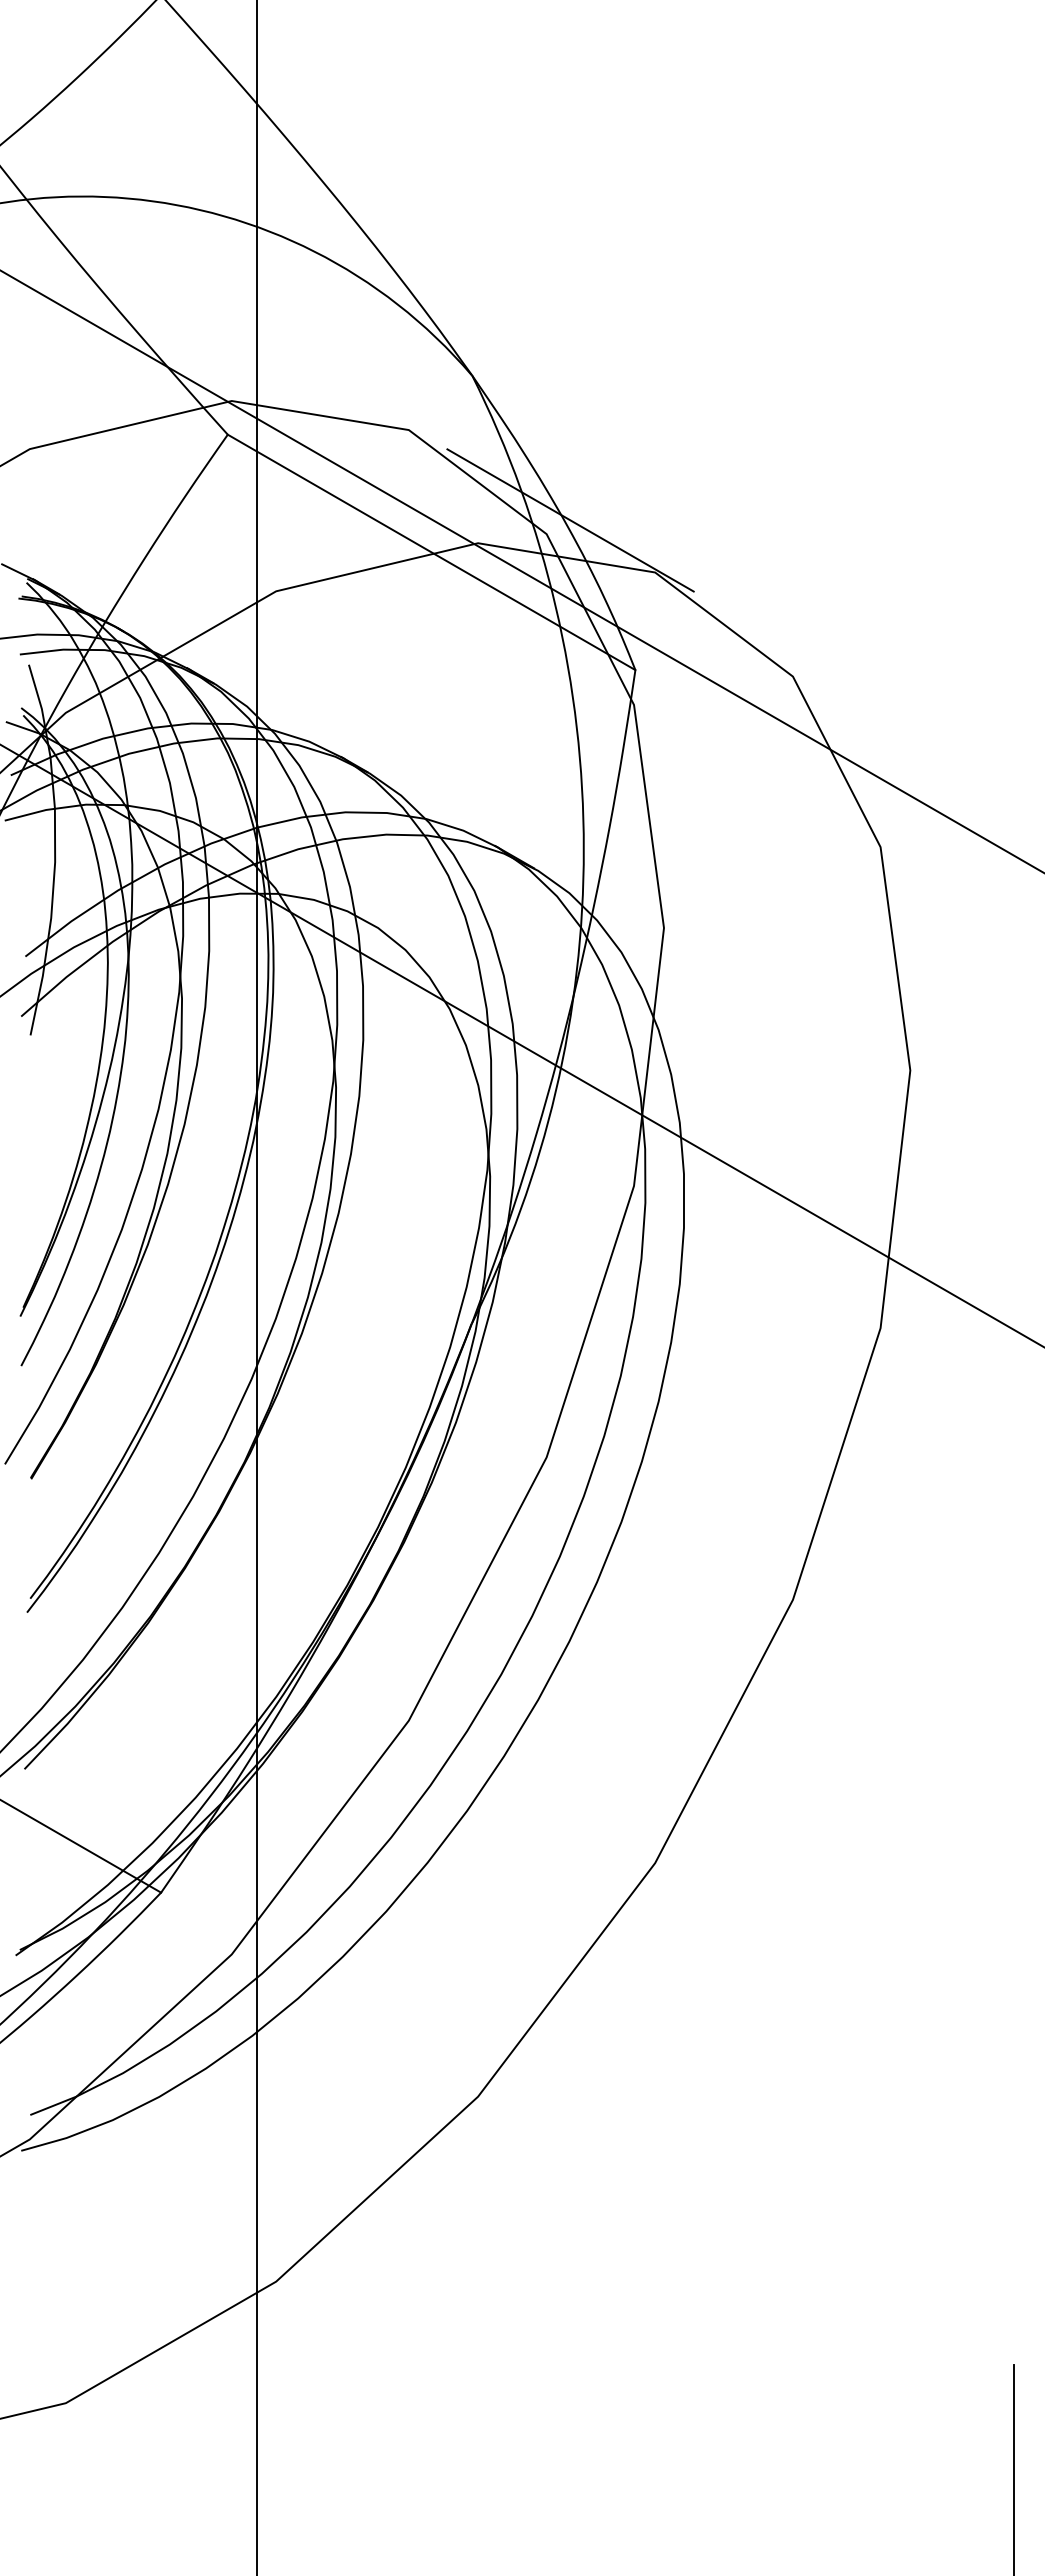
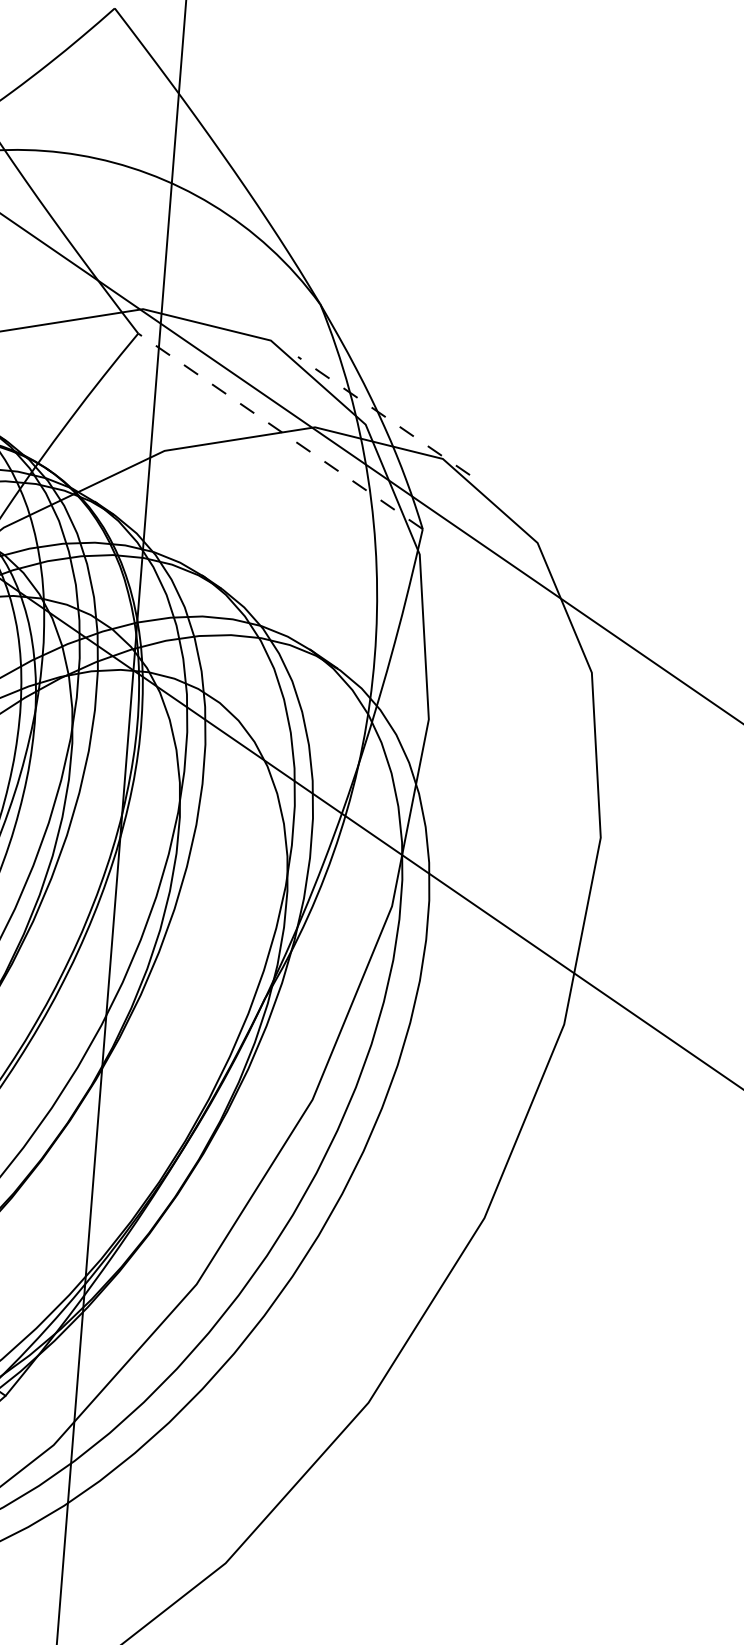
line: (570, 520) -> (383, 416), solid -> dashed
line: (431, 552) -> (280, 431), solid -> dashed

